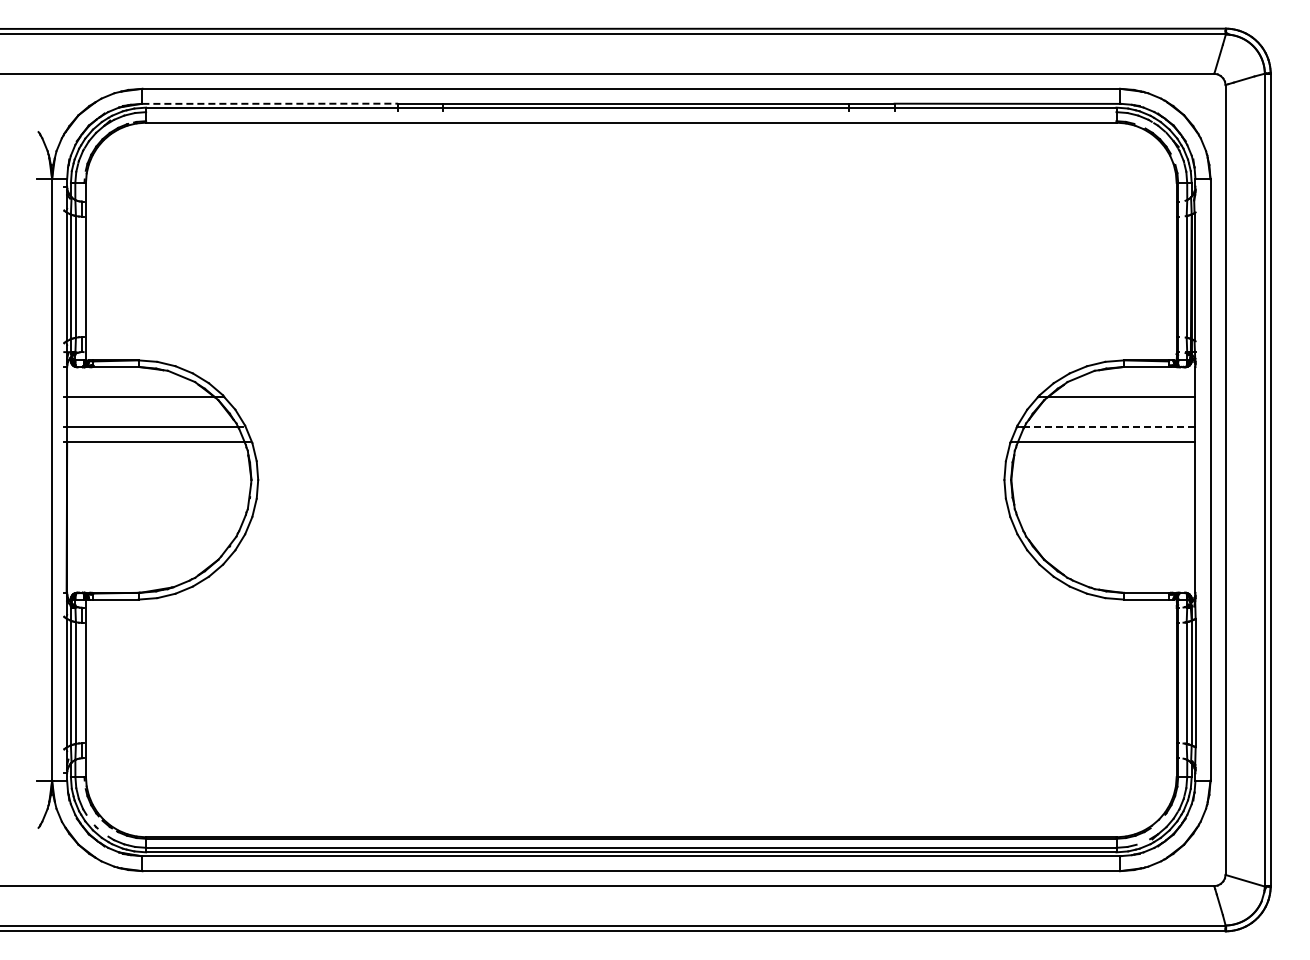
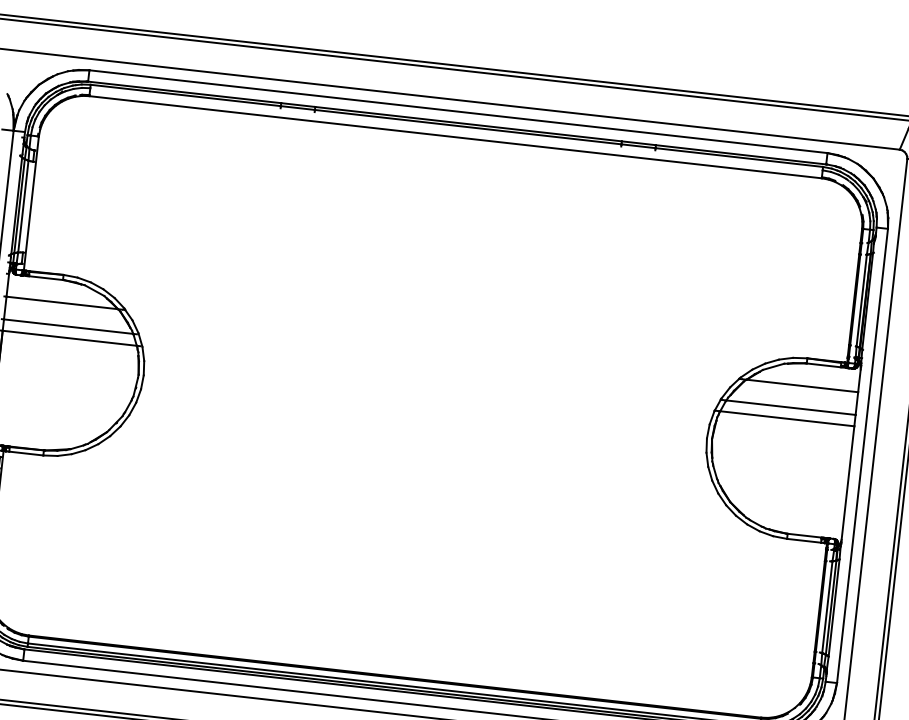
line: (270, 103) -> (184, 92), dashed -> solid
line: (1109, 427) -> (790, 407), dashed -> solid

